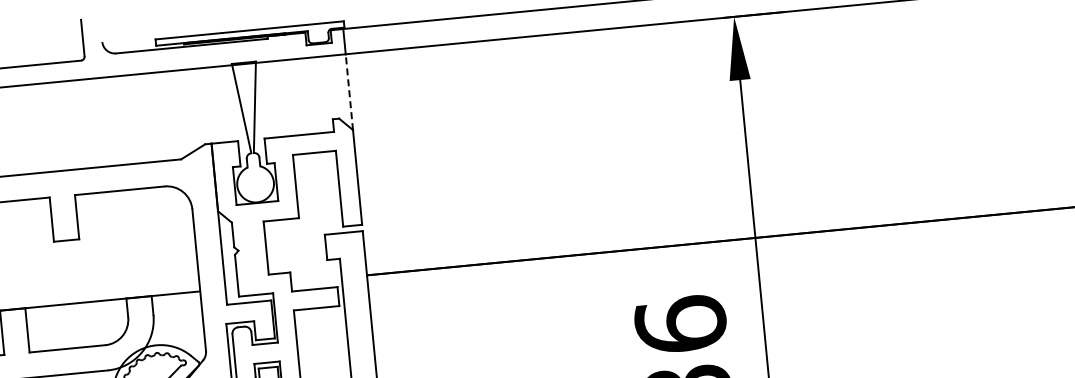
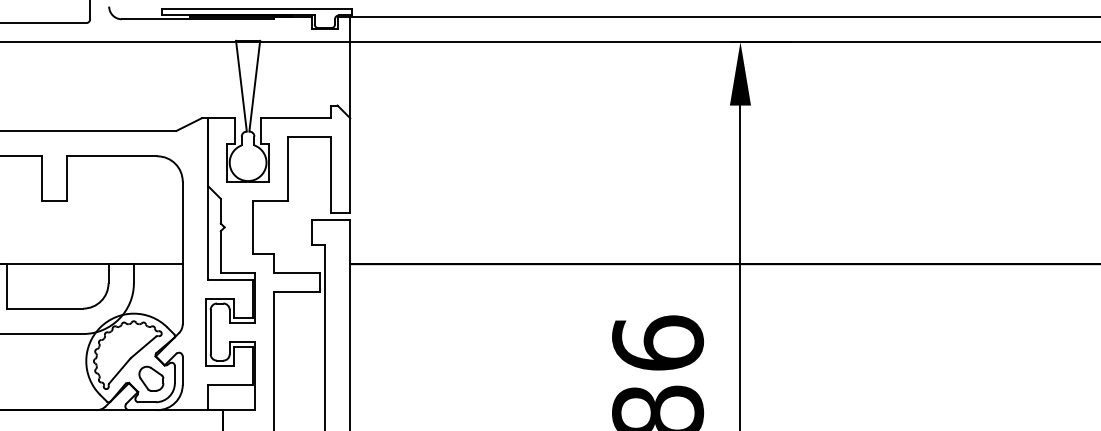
line: (349, 91) -> (350, 79), dashed -> solid

